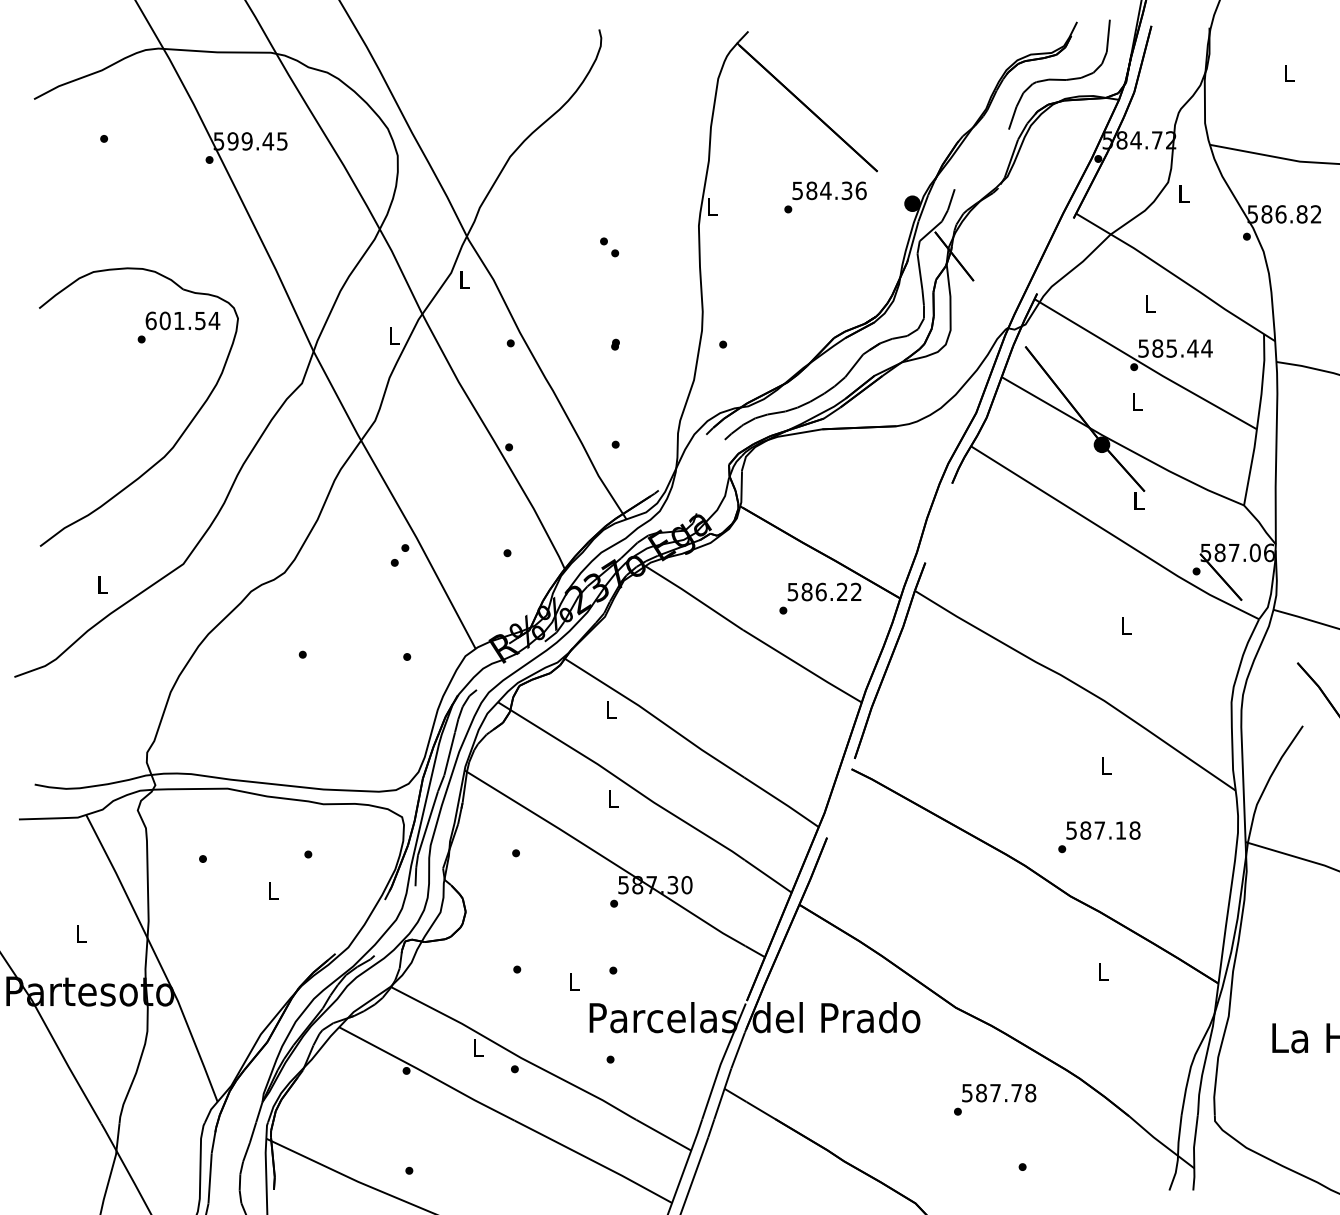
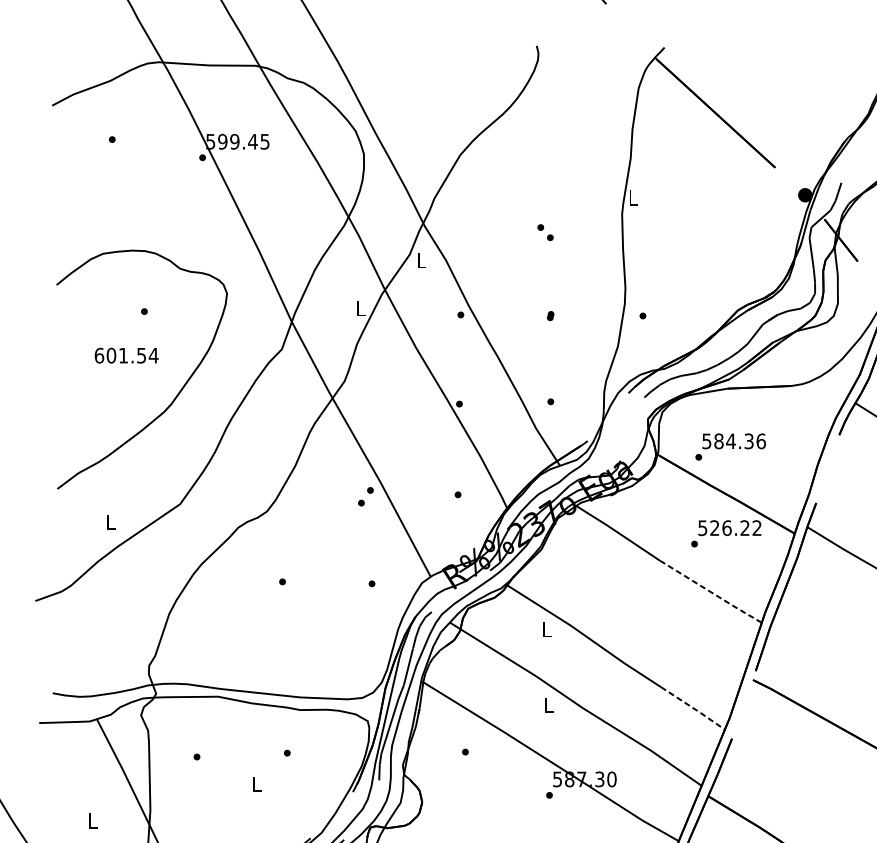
text: (825, 197) -> (730, 447), moved
text: (182, 320) -> (126, 355), moved
text: (806, 591) -> (714, 527), 586.22 -> 526.22
line: (802, 666) -> (710, 591), solid -> dashed
line: (782, 802) -> (693, 708), solid -> dashed

